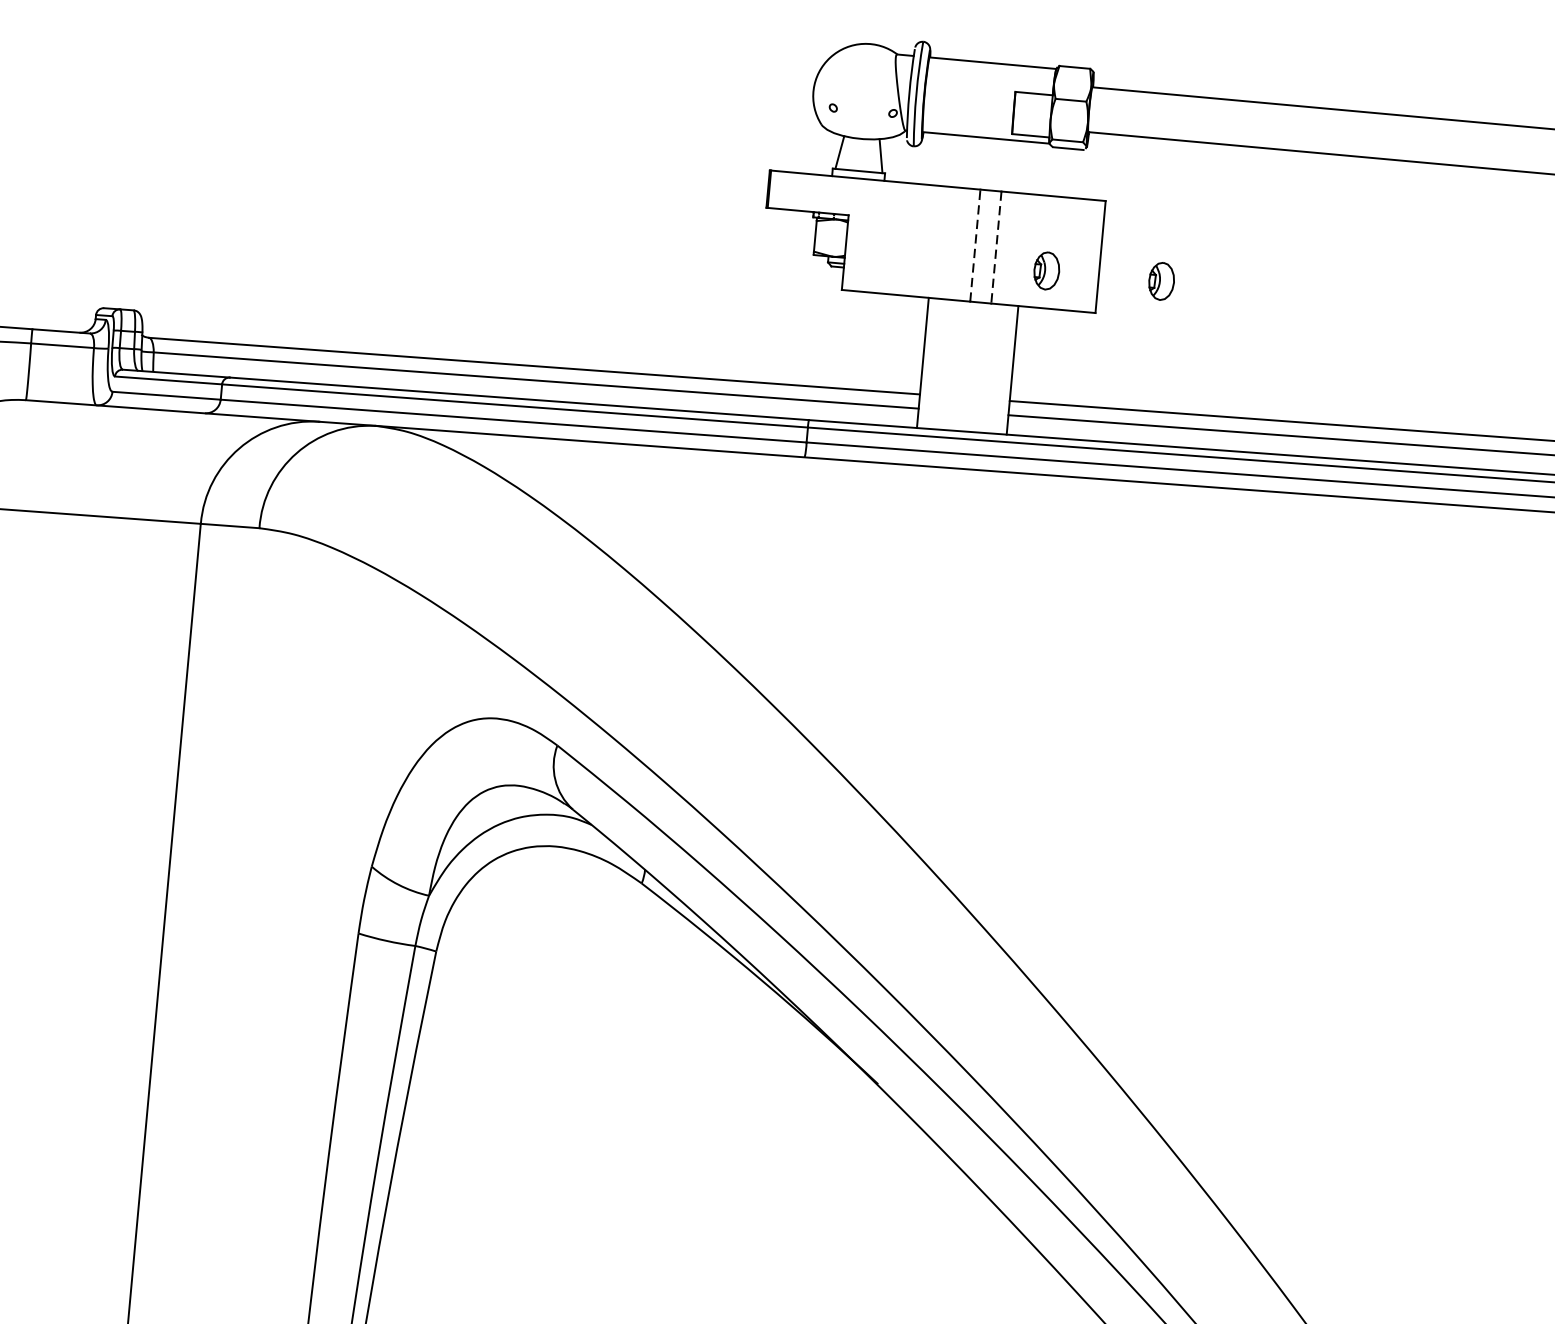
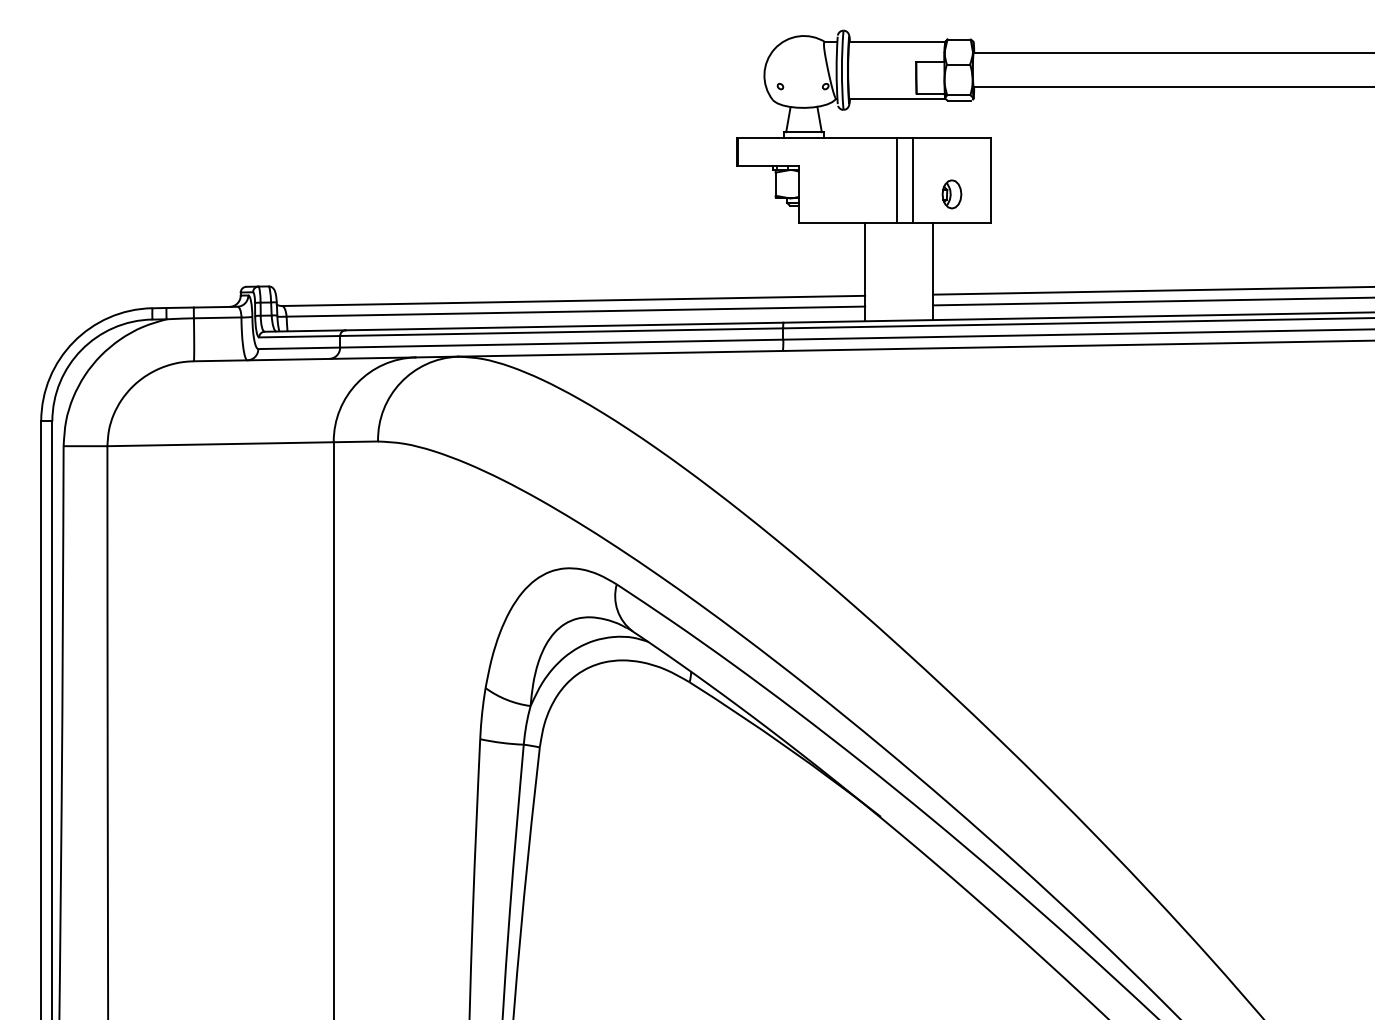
line: (975, 244) -> (896, 179), dashed -> solid
line: (996, 247) -> (912, 180), dashed -> solid
part: (1161, 281) -> (1038, 194), removed

